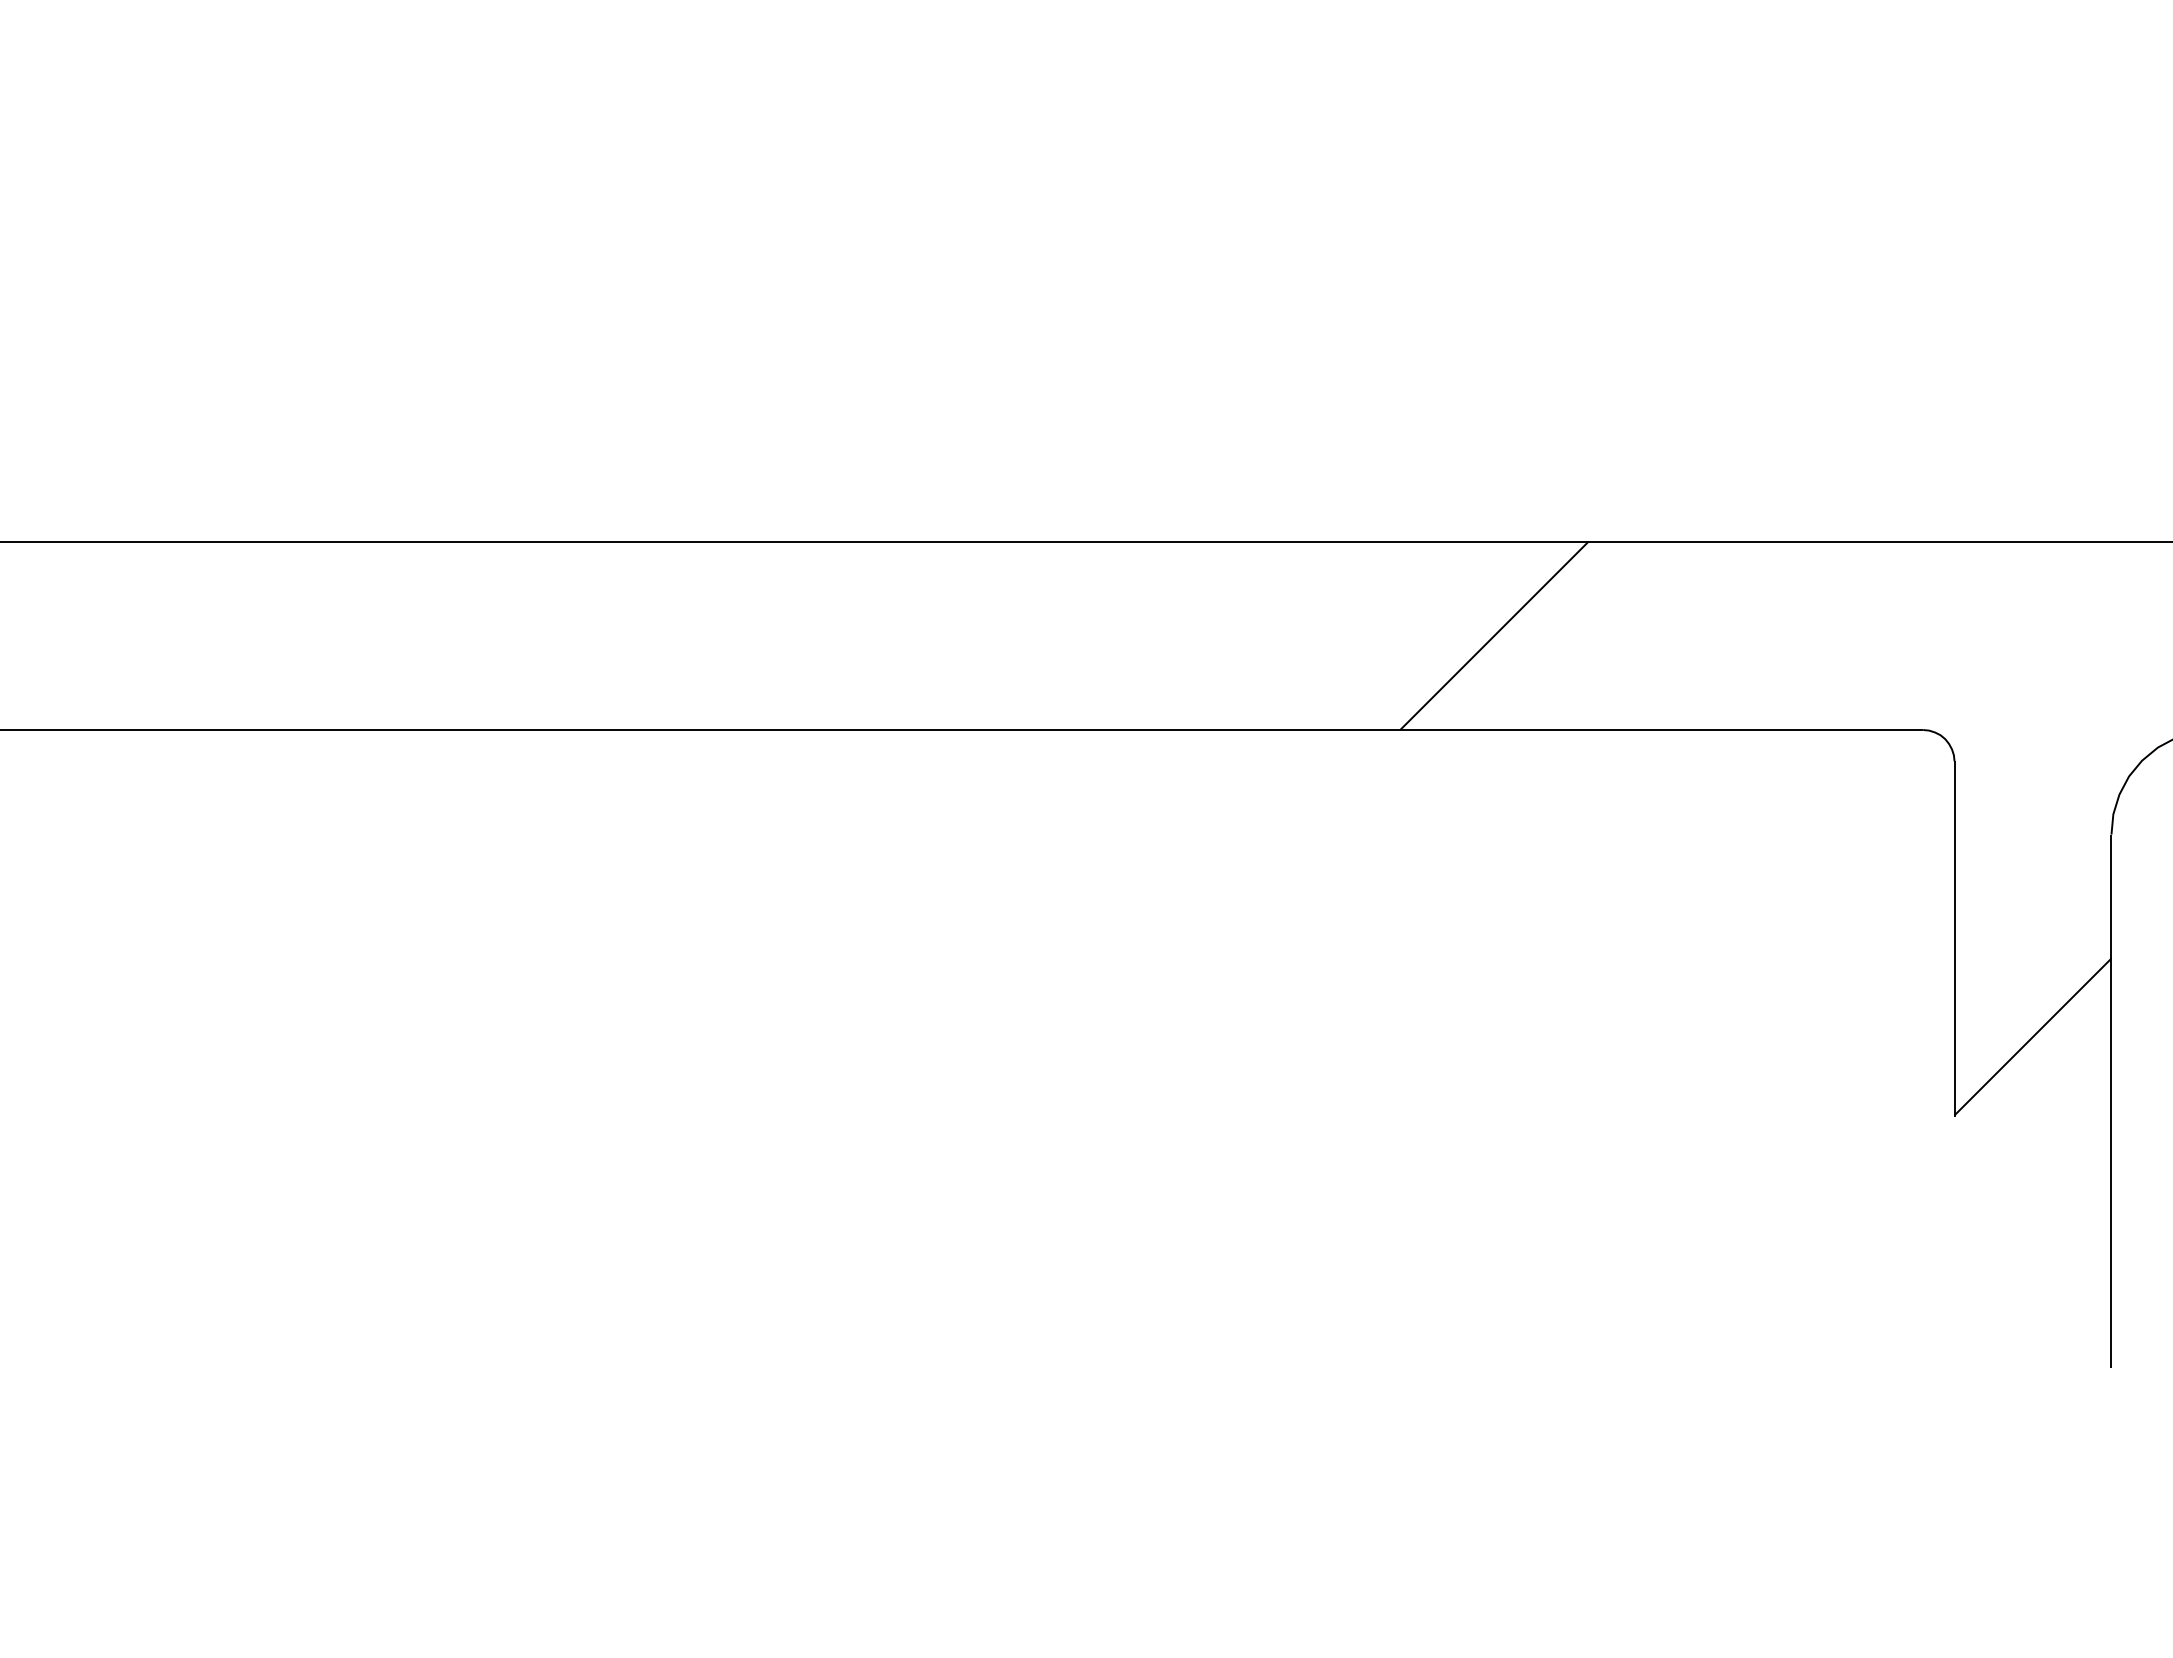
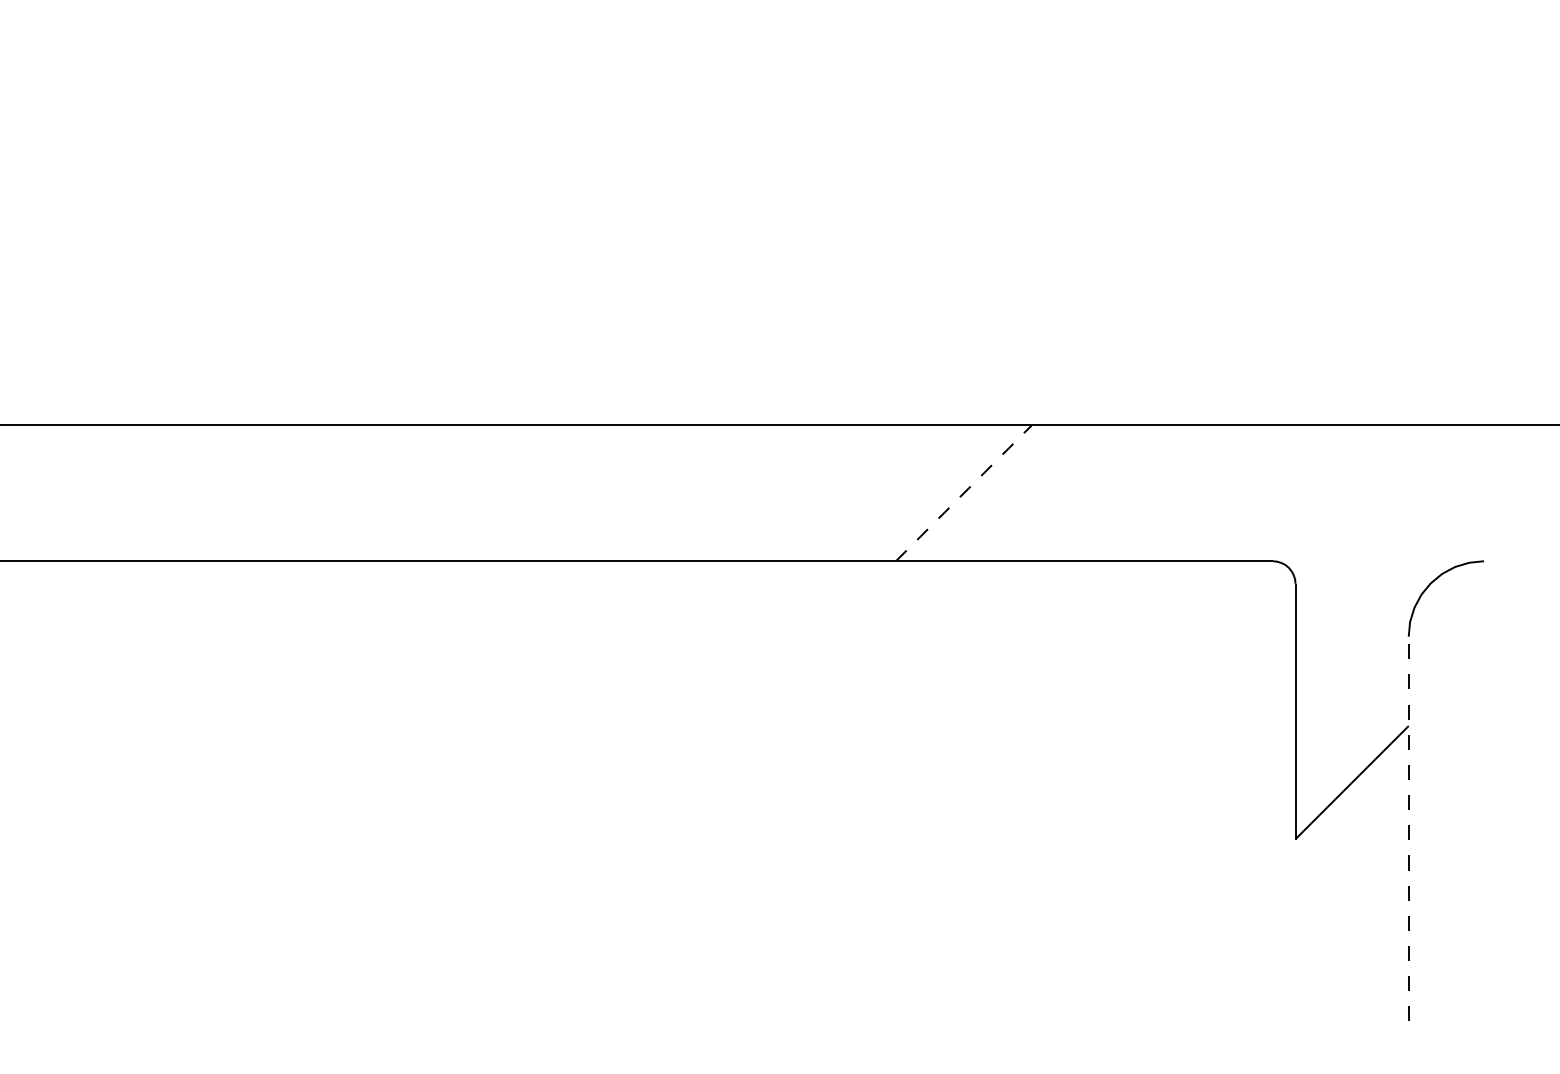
line: (1494, 635) -> (963, 493), solid -> dashed
line: (2111, 1101) -> (1408, 829), solid -> dashed

